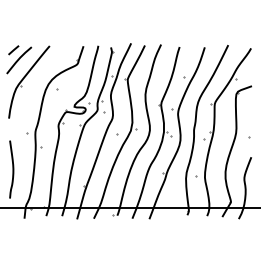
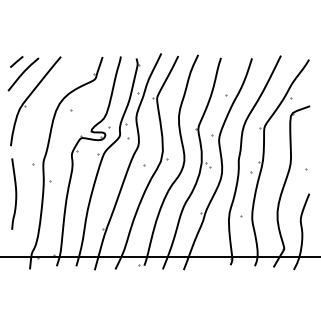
curve: (12, 169) -> (15, 194), moved

